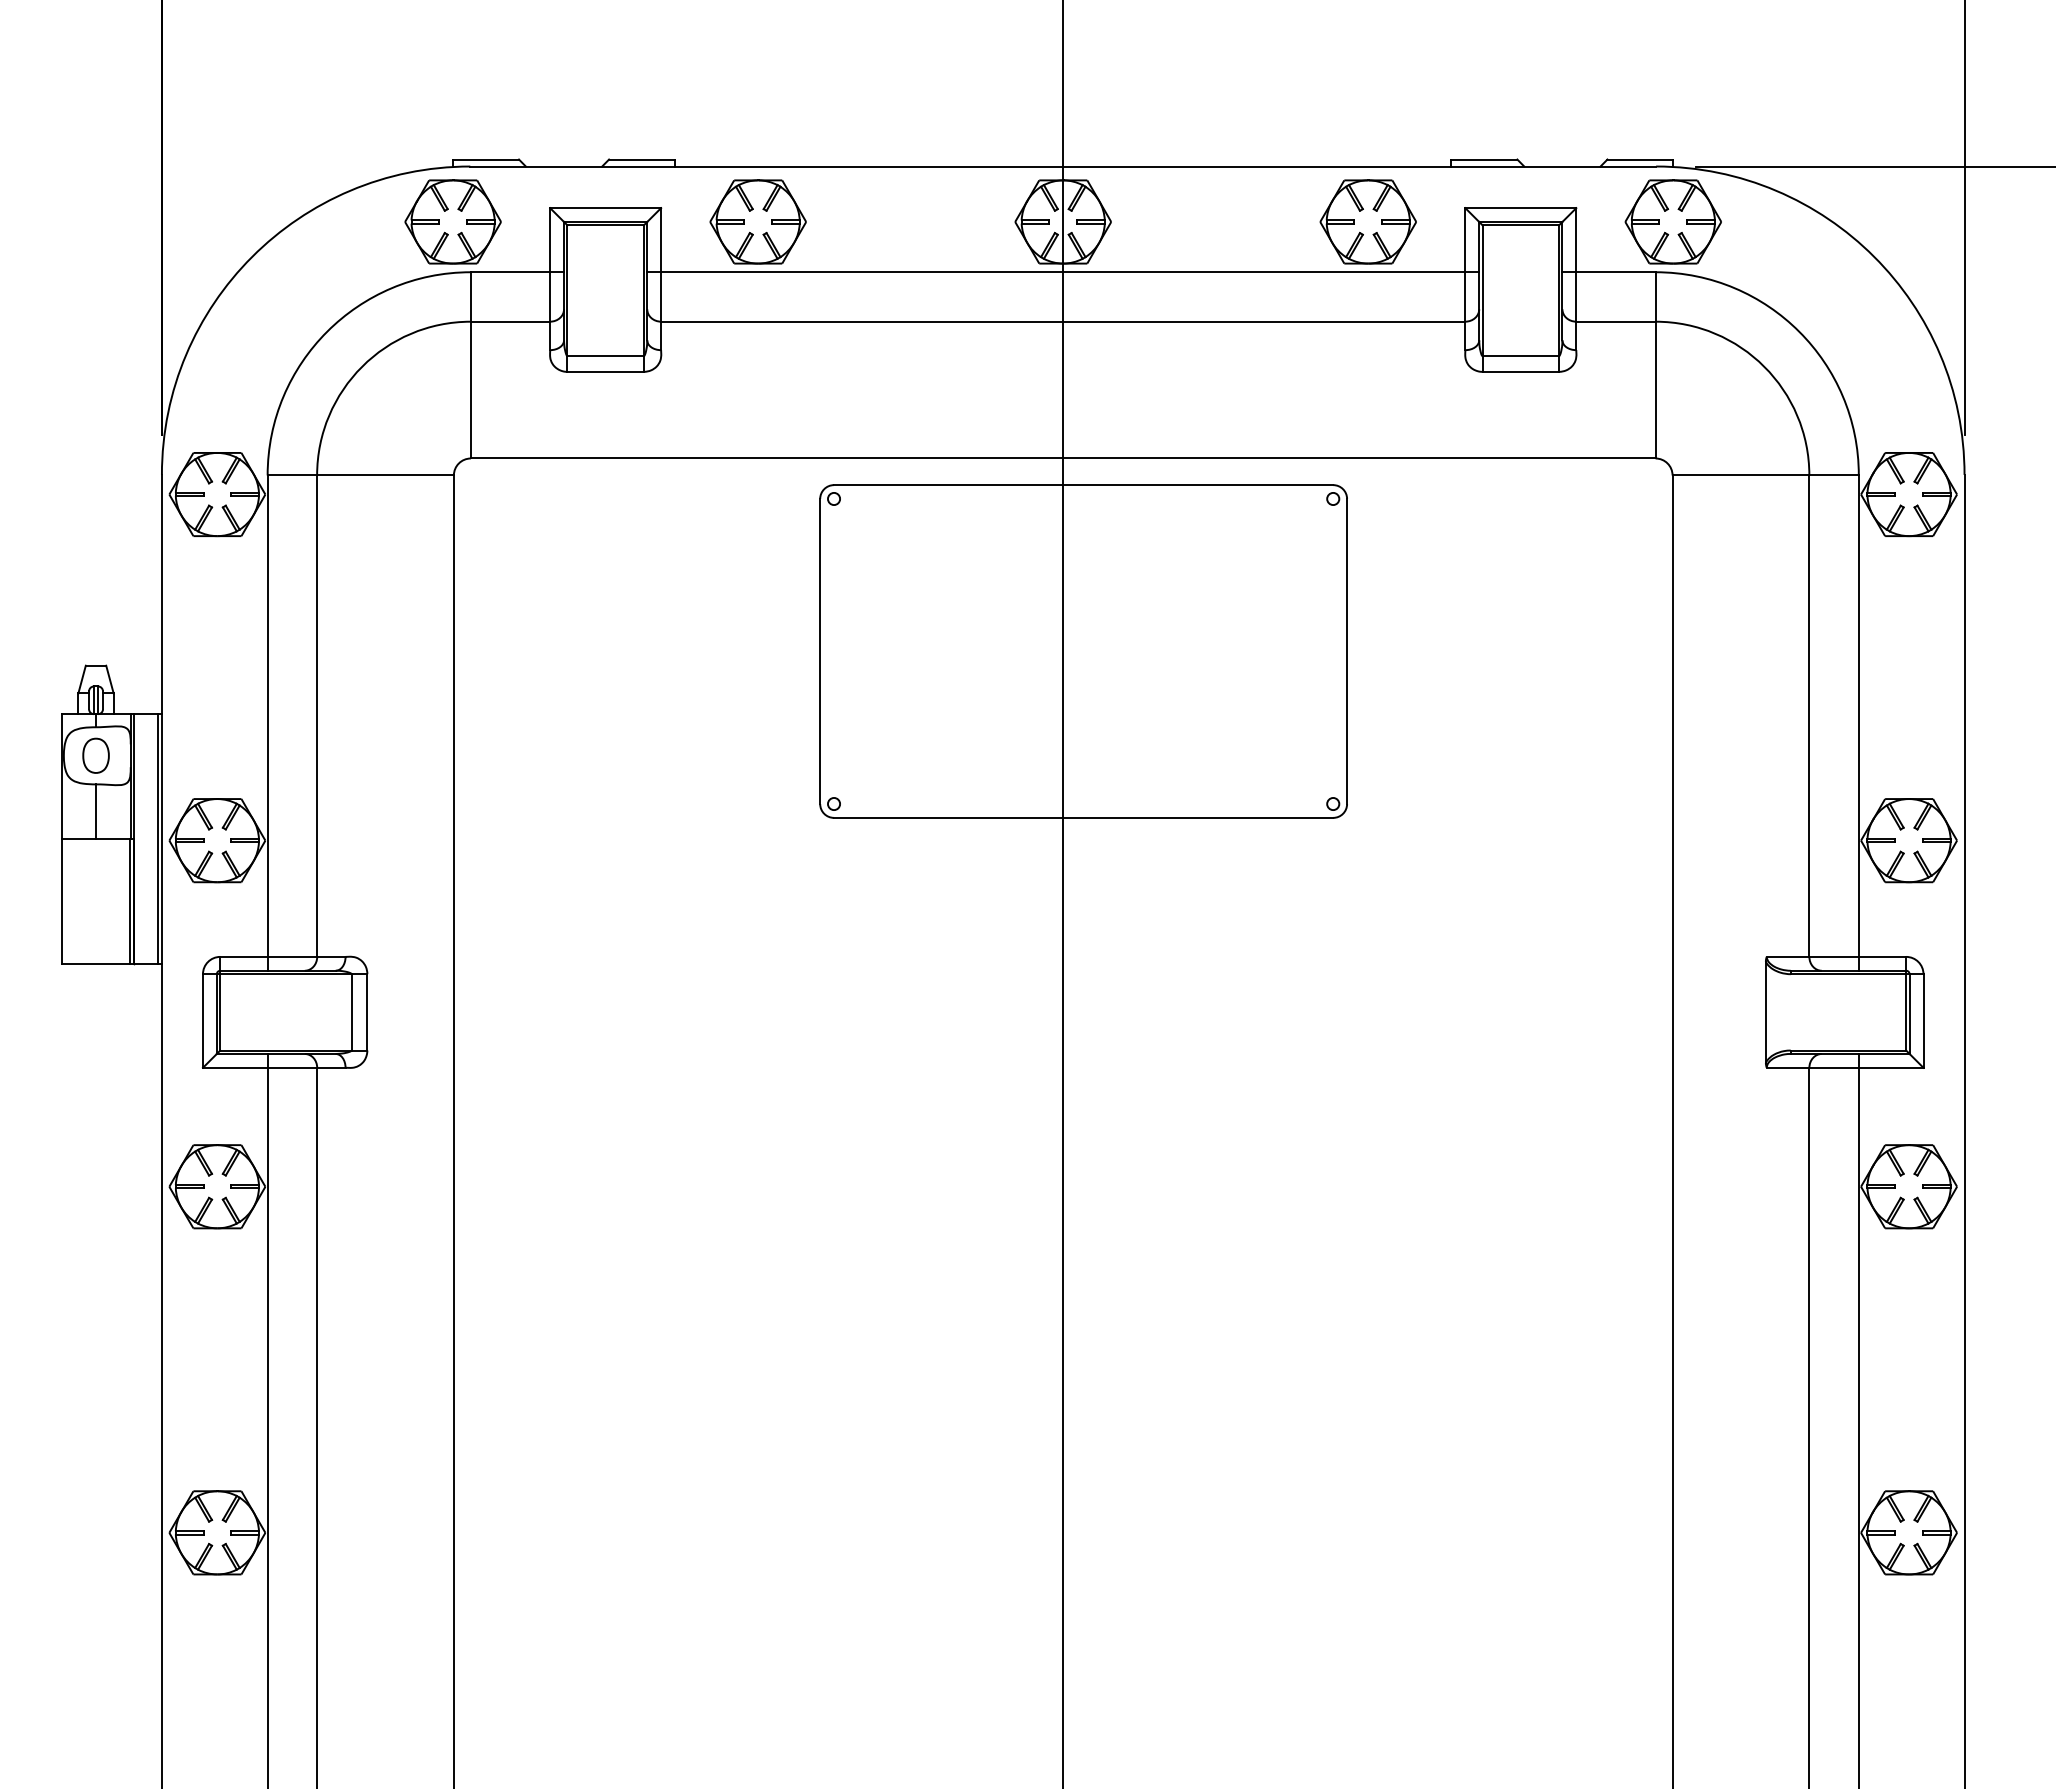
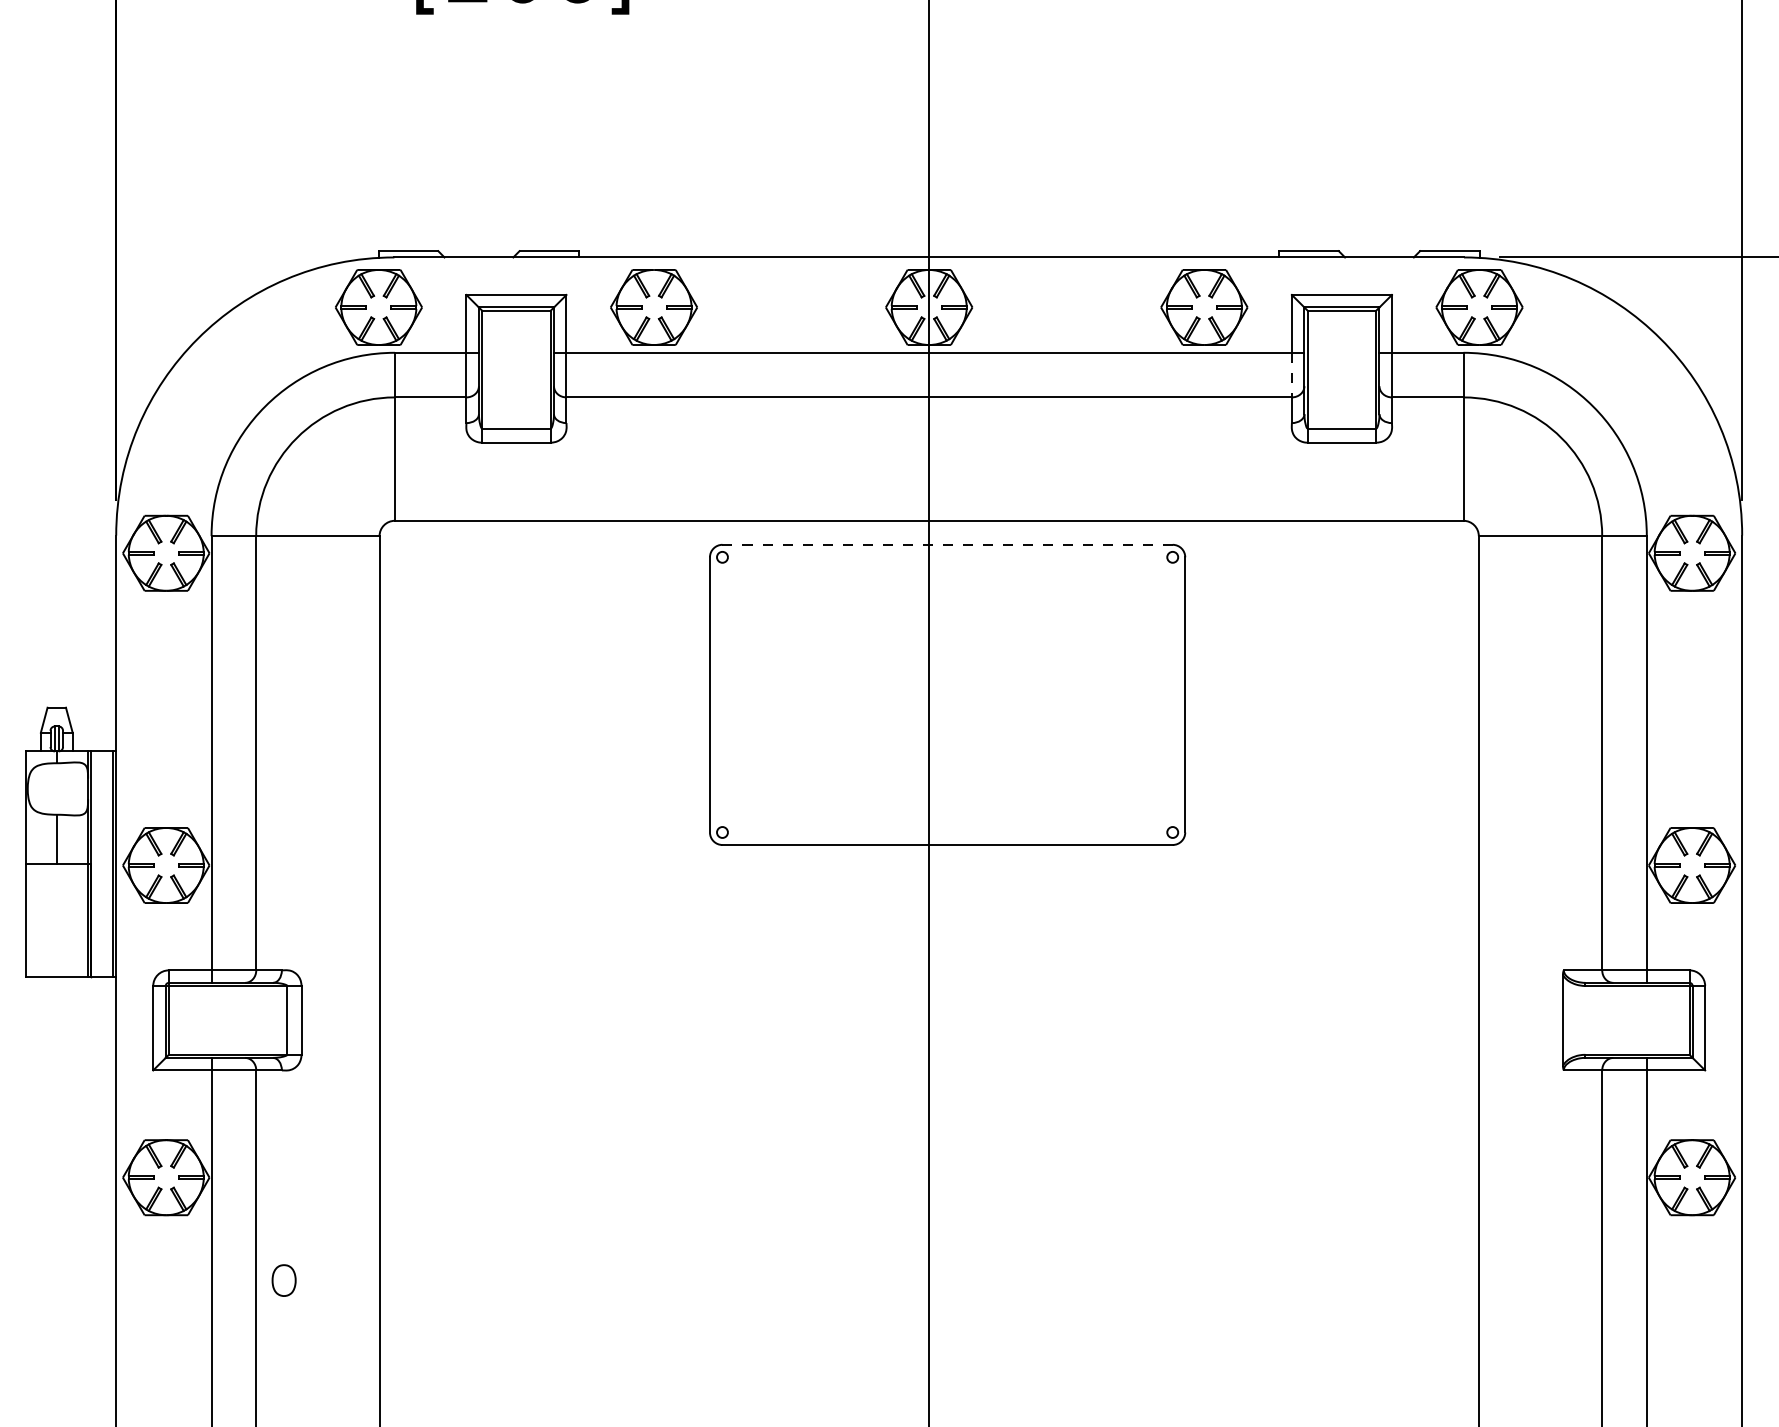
line: (1465, 296) -> (1292, 374), solid -> dashed
line: (1083, 485) -> (947, 545), solid -> dashed
part: (95, 755) -> (283, 1280), moved

